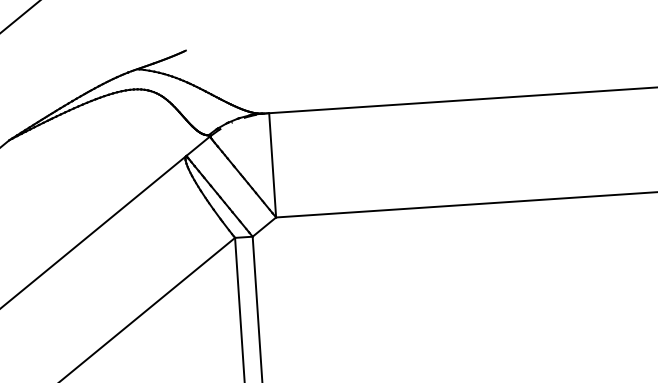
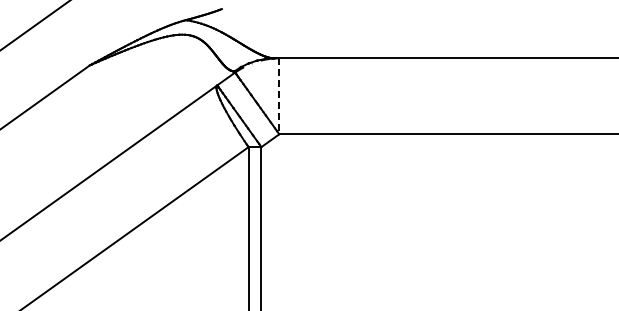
line: (272, 165) -> (279, 96), solid -> dashed

